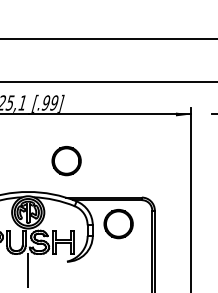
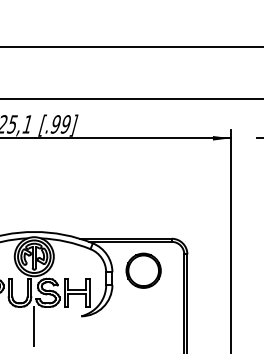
part: (66, 161) -> (80, 195), removed

